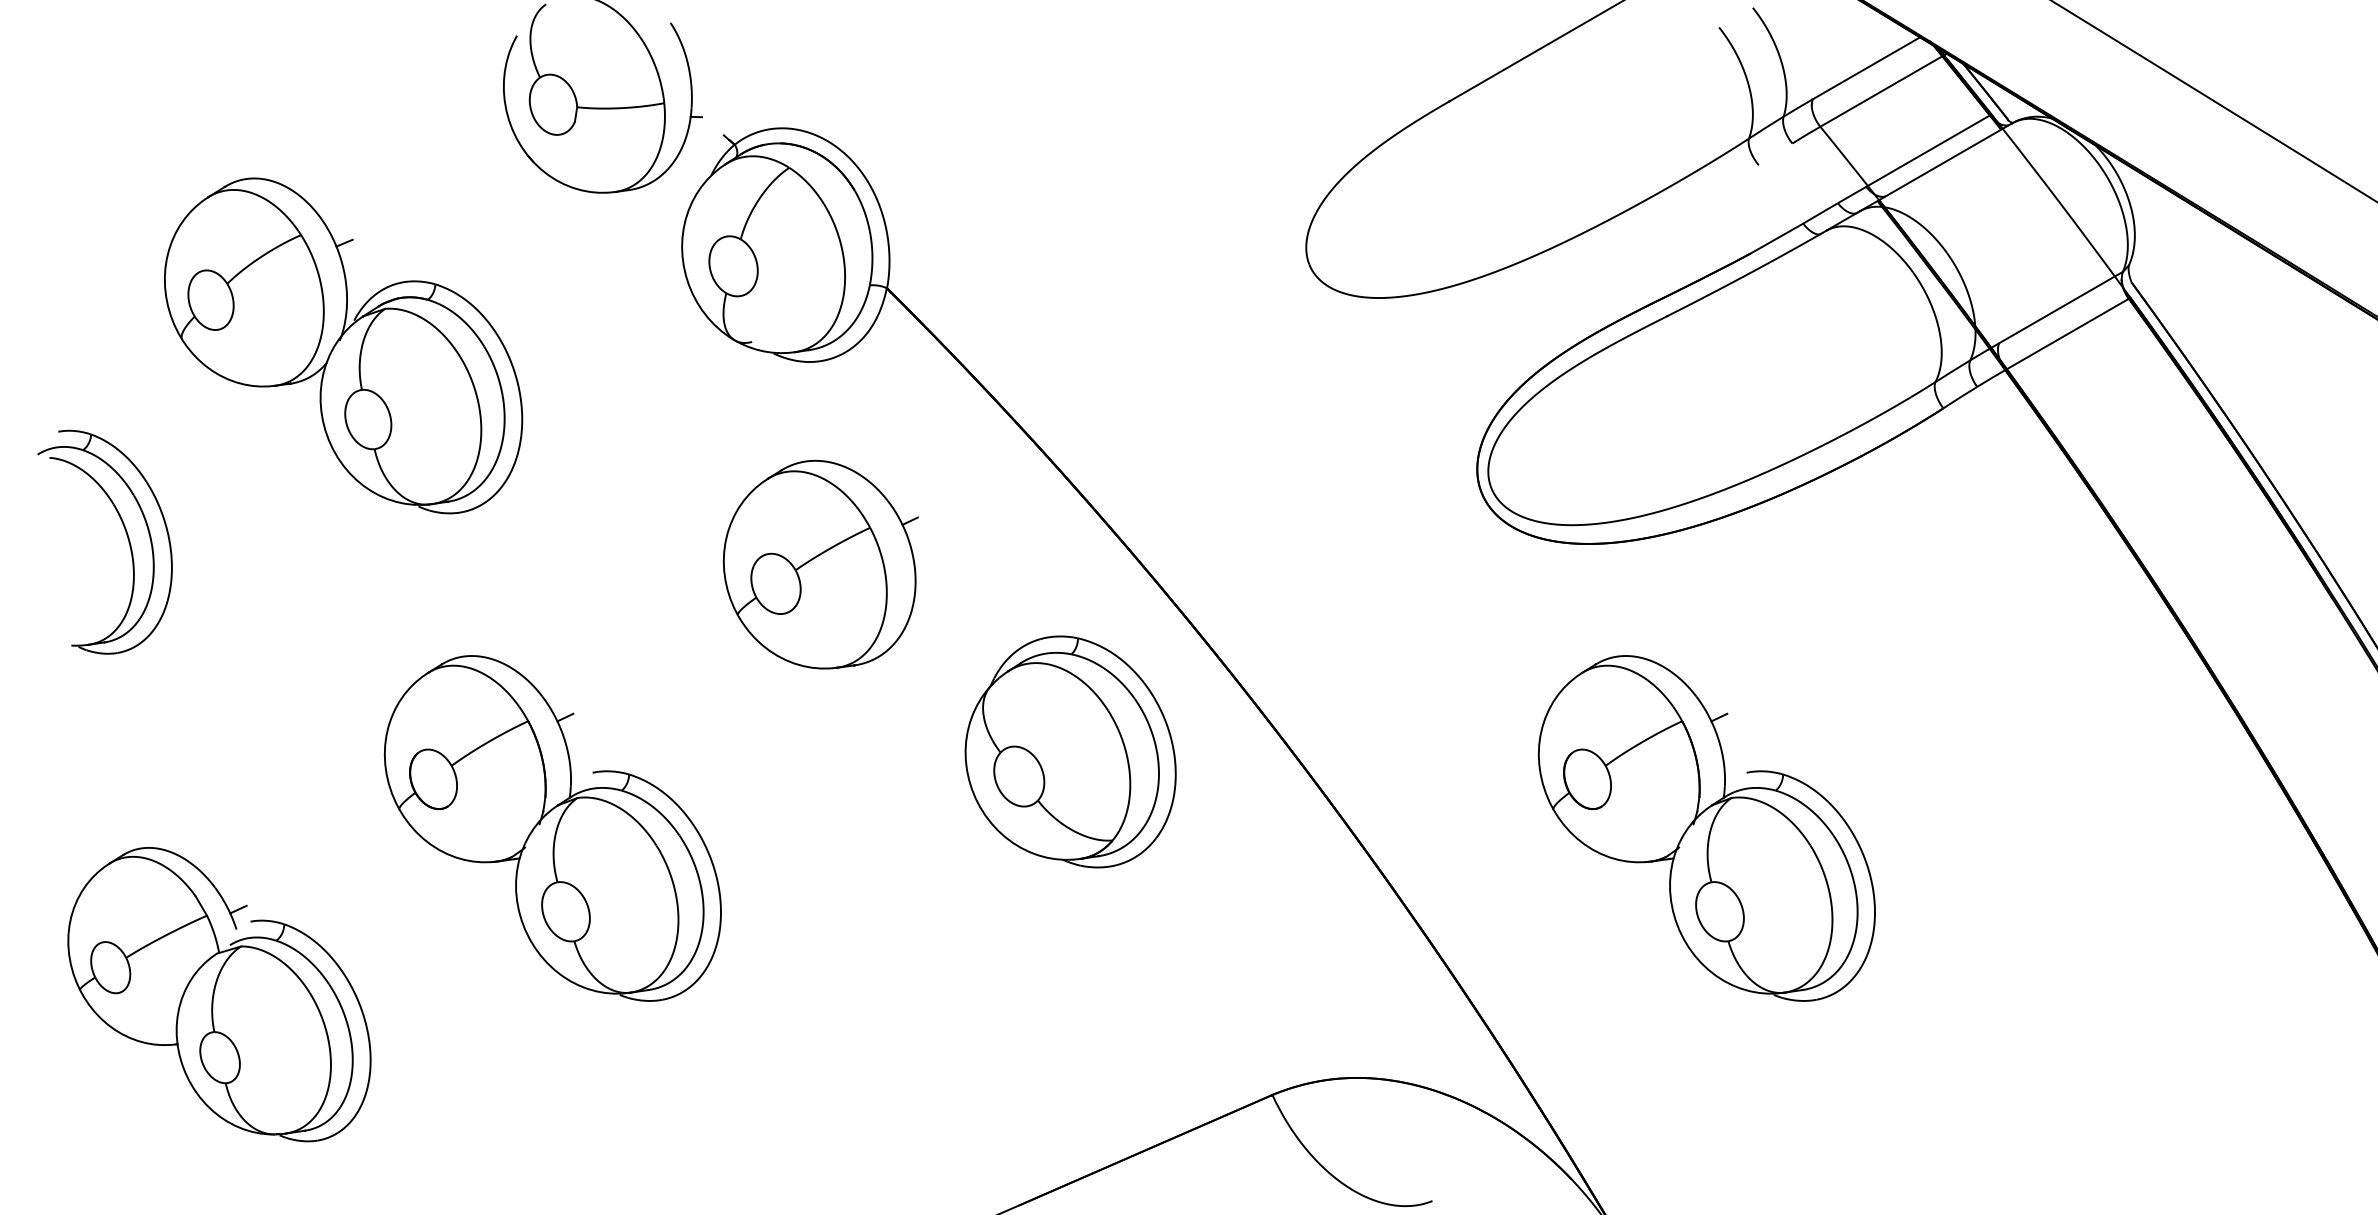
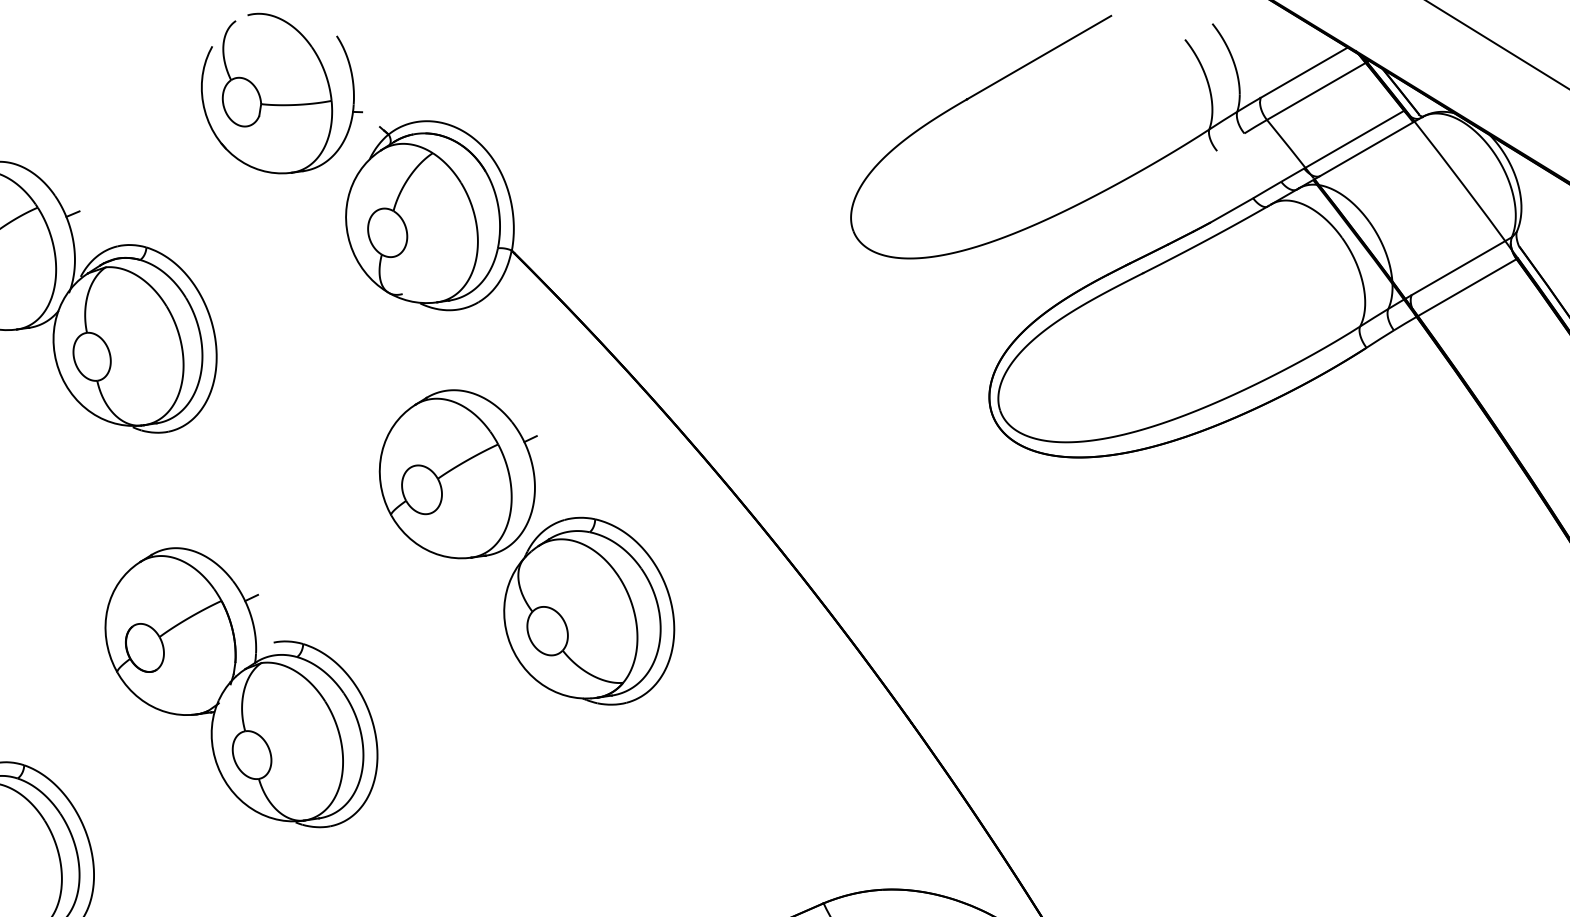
part: (1070, 751) -> (589, 610), moved
part: (1706, 828) -> (1174, 687), removed

